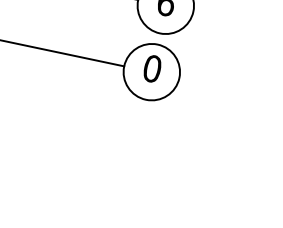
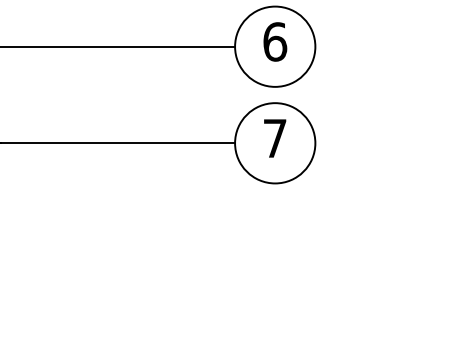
text: (152, 68) -> (275, 138), 0 -> 7

